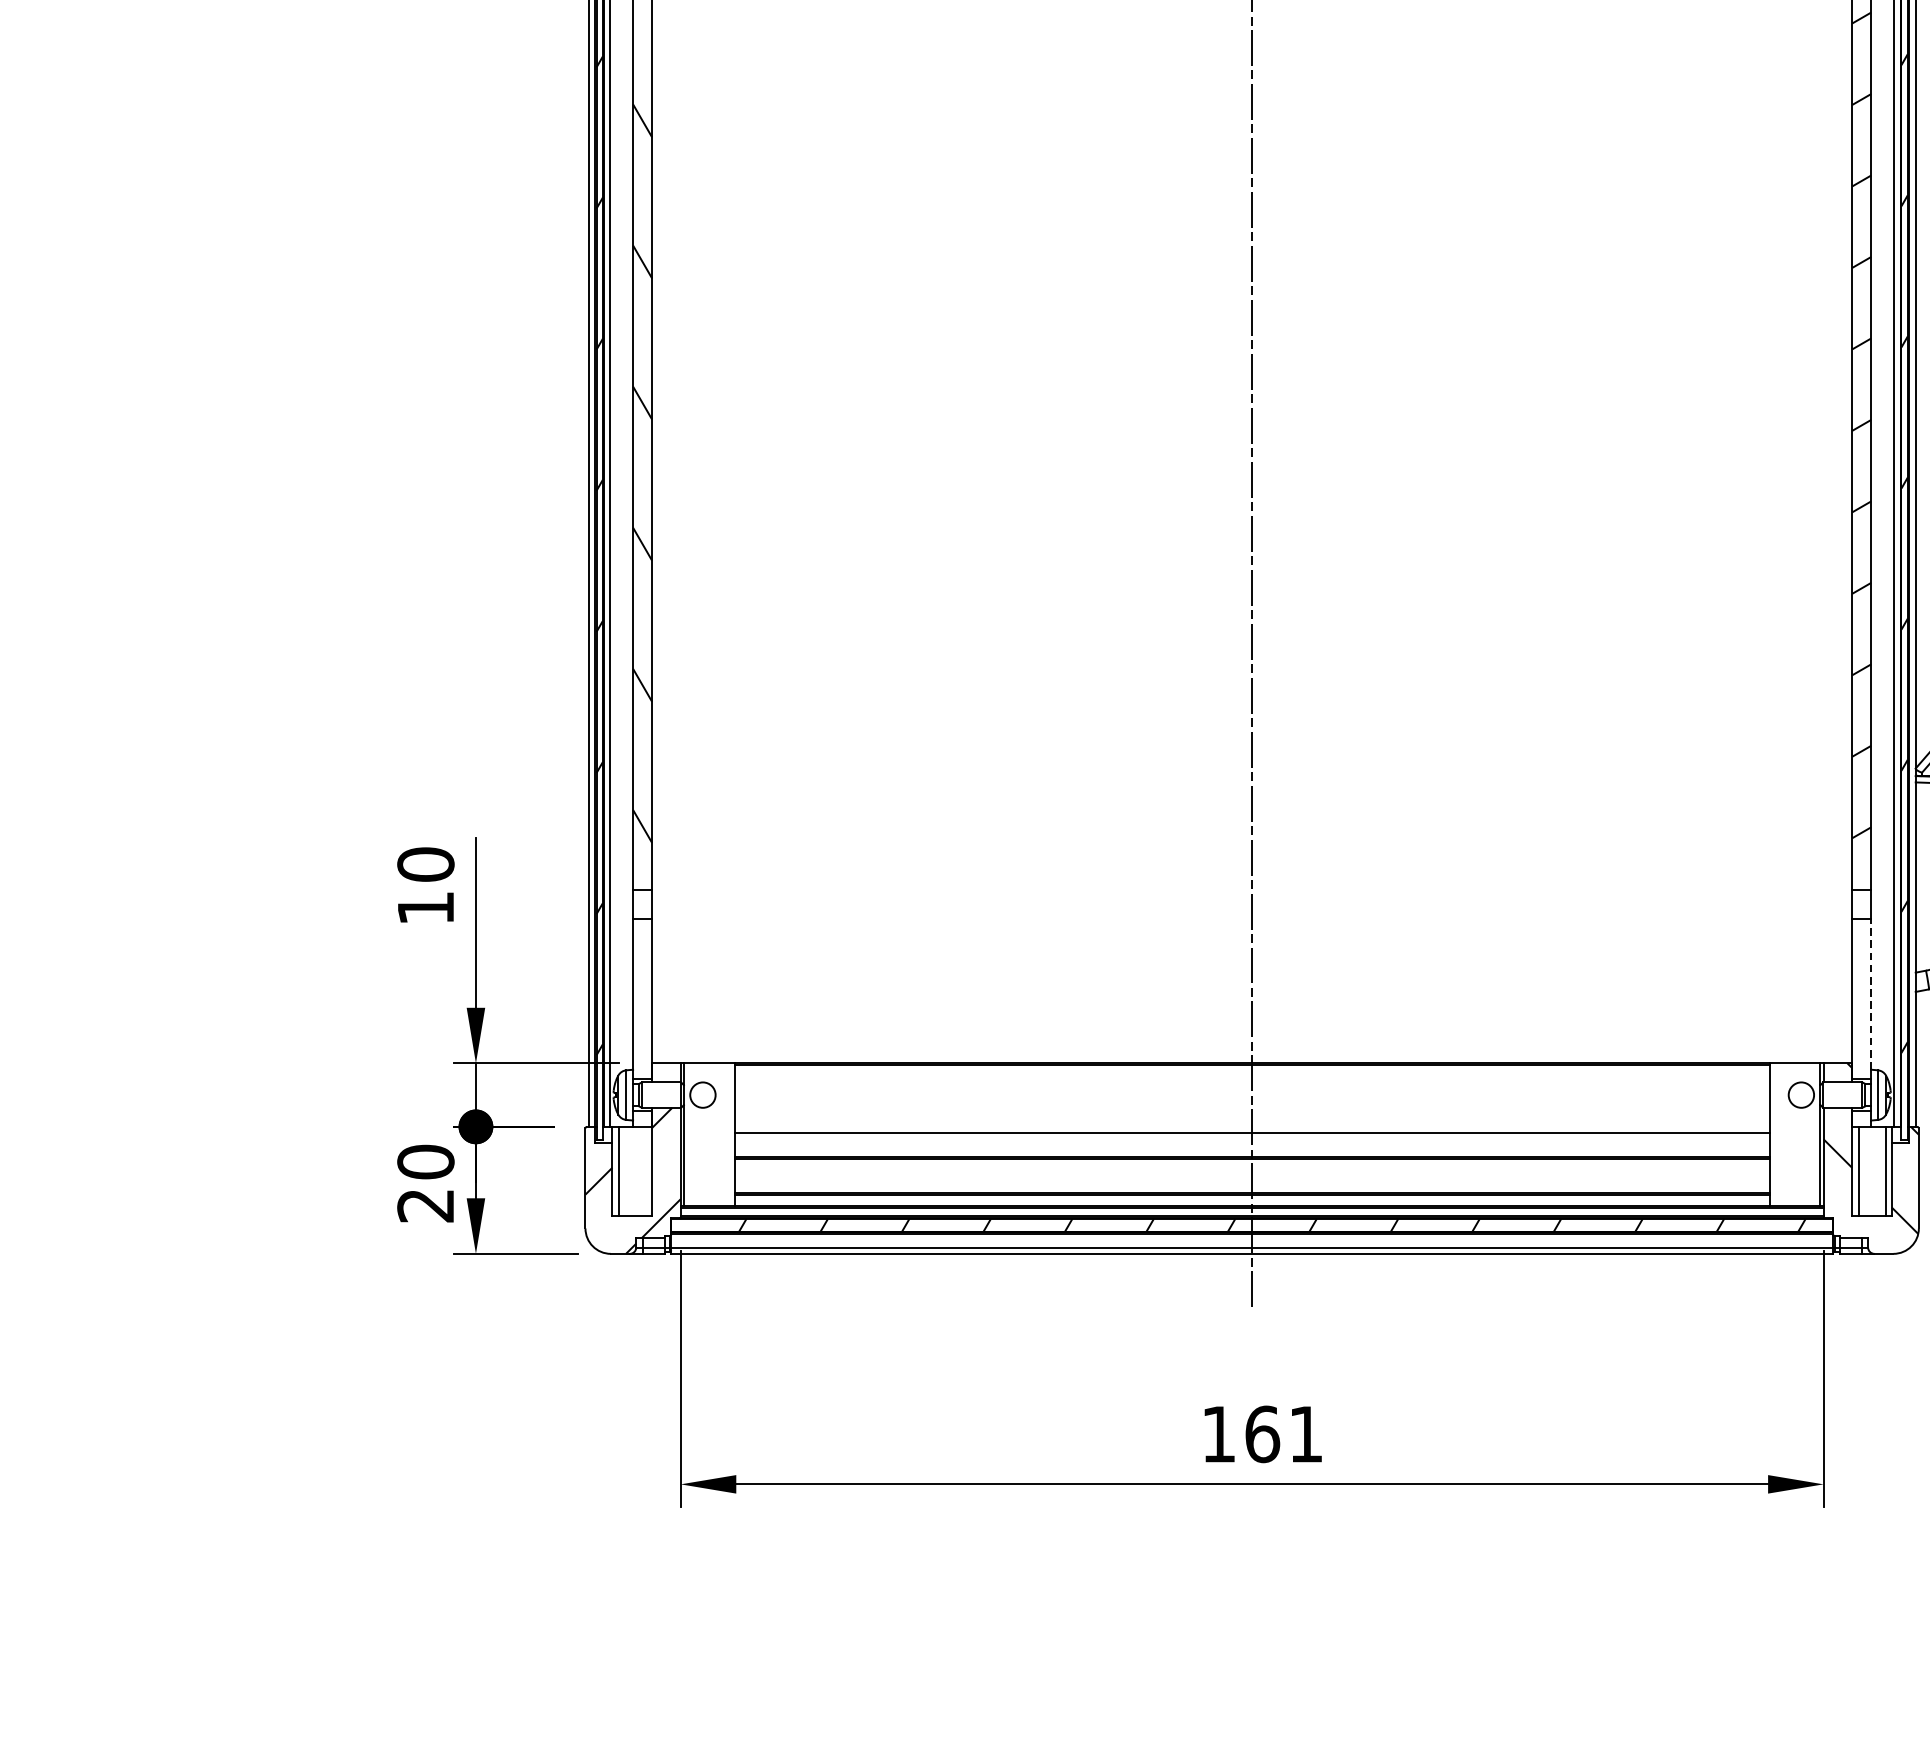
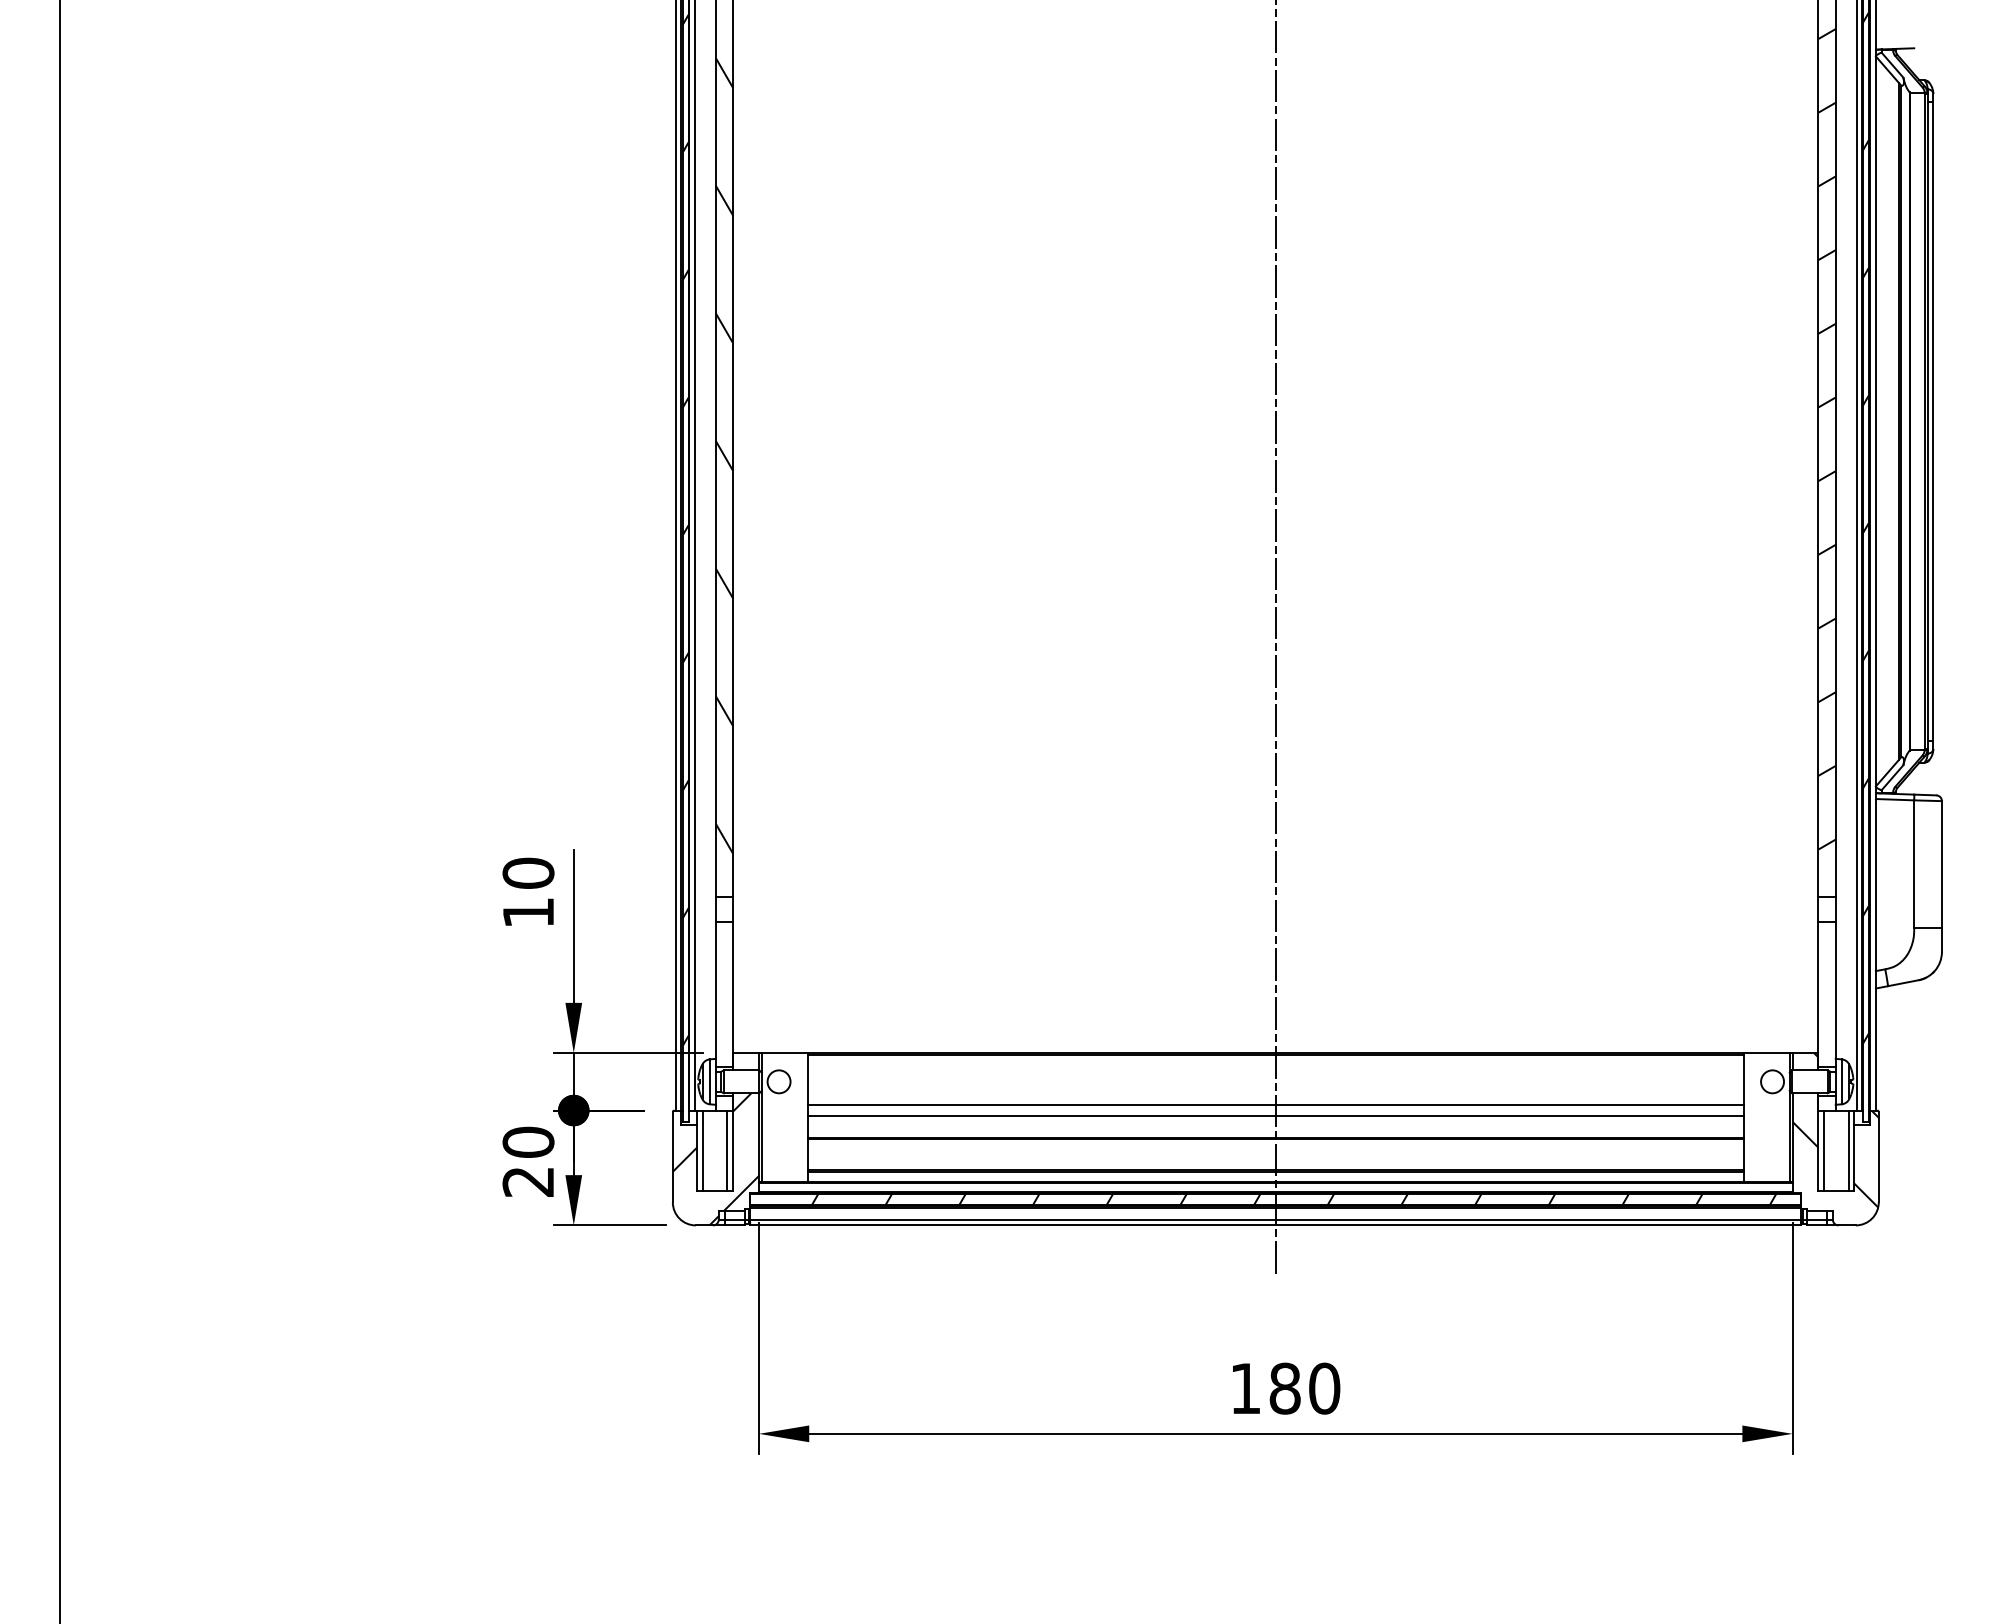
line: (1871, 994) -> (1835, 990), dashed -> solid
line: (1251, 1120) -> (1275, 1104), added
line: (645, 1171) -> (727, 1150), added
text: (1283, 1434) -> (1304, 1388), 161 -> 180

